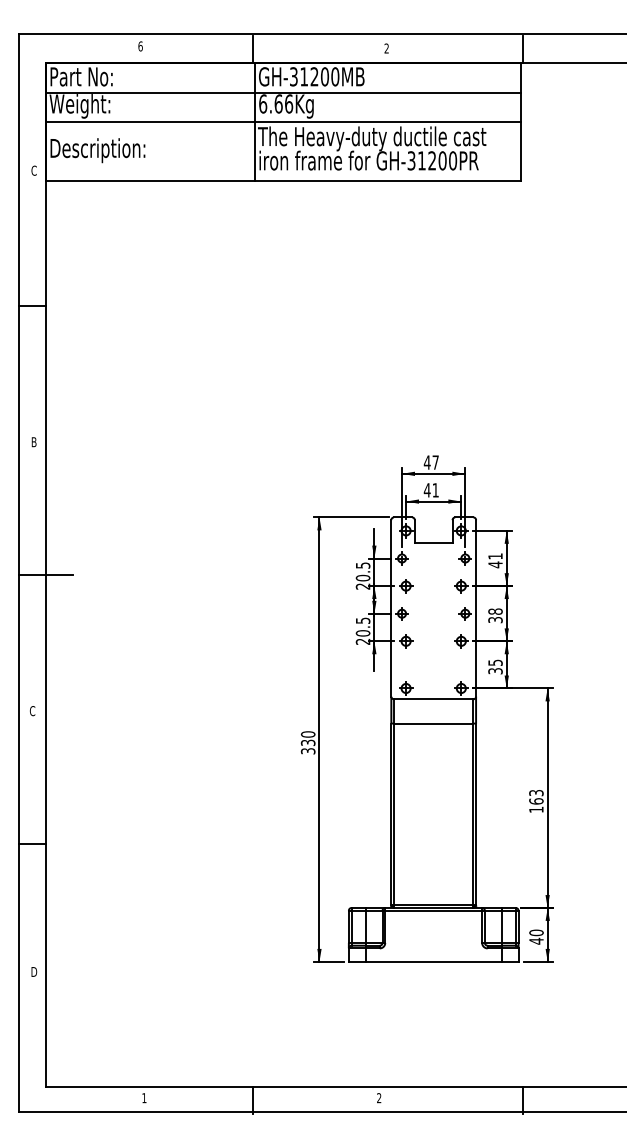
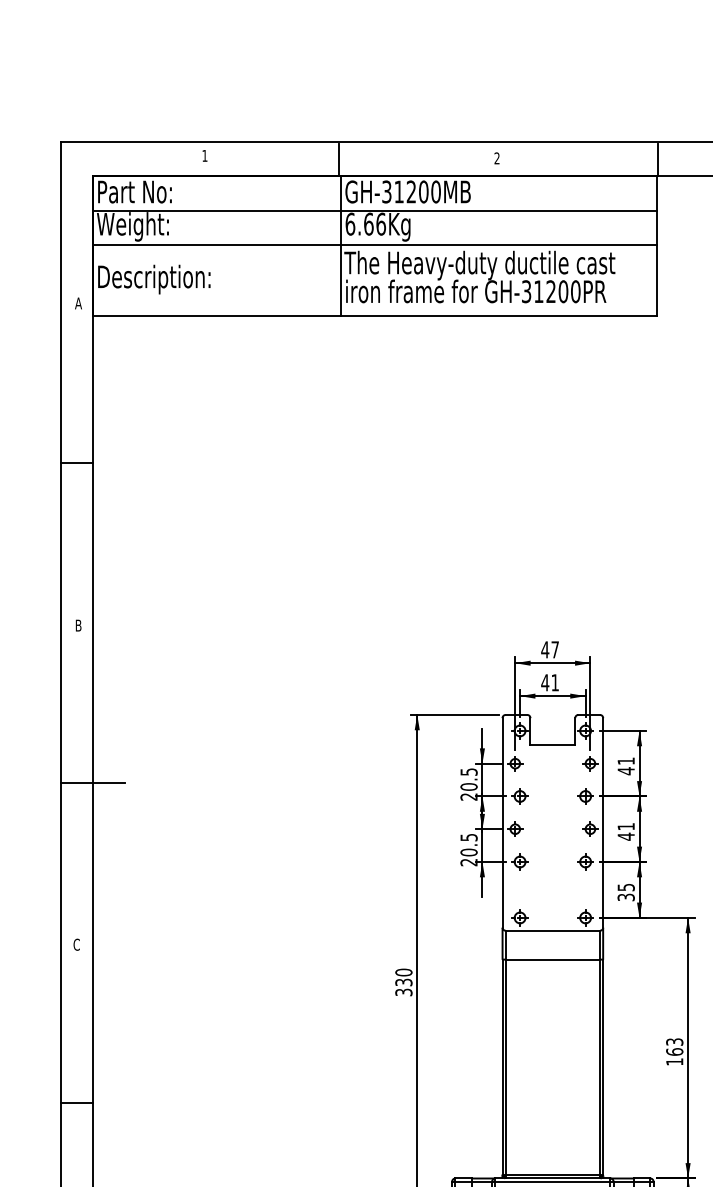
text: (140, 46) -> (204, 155), 6 -> 1
text: (33, 170) -> (77, 303), C -> A
text: (495, 615) -> (626, 831), 38 -> 41

